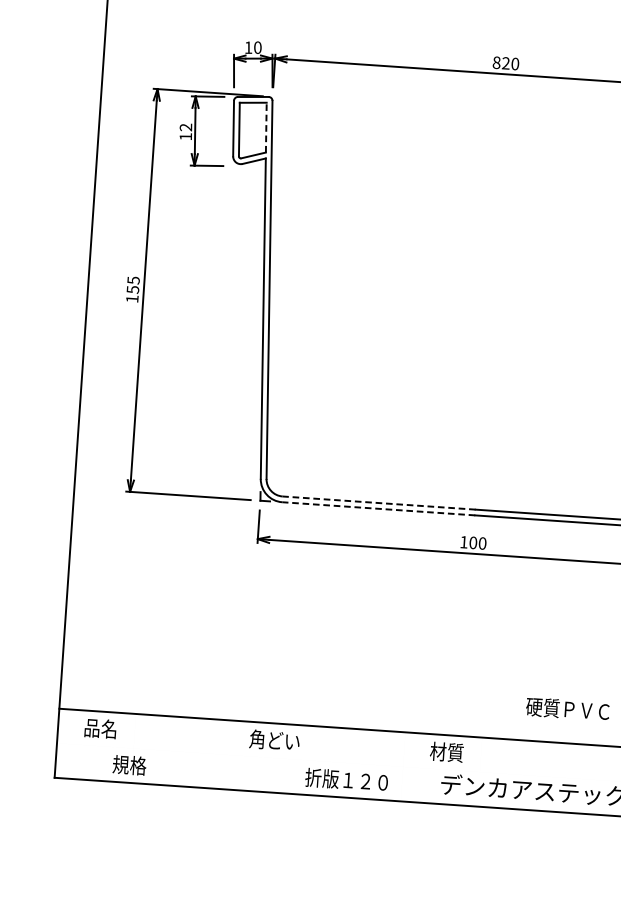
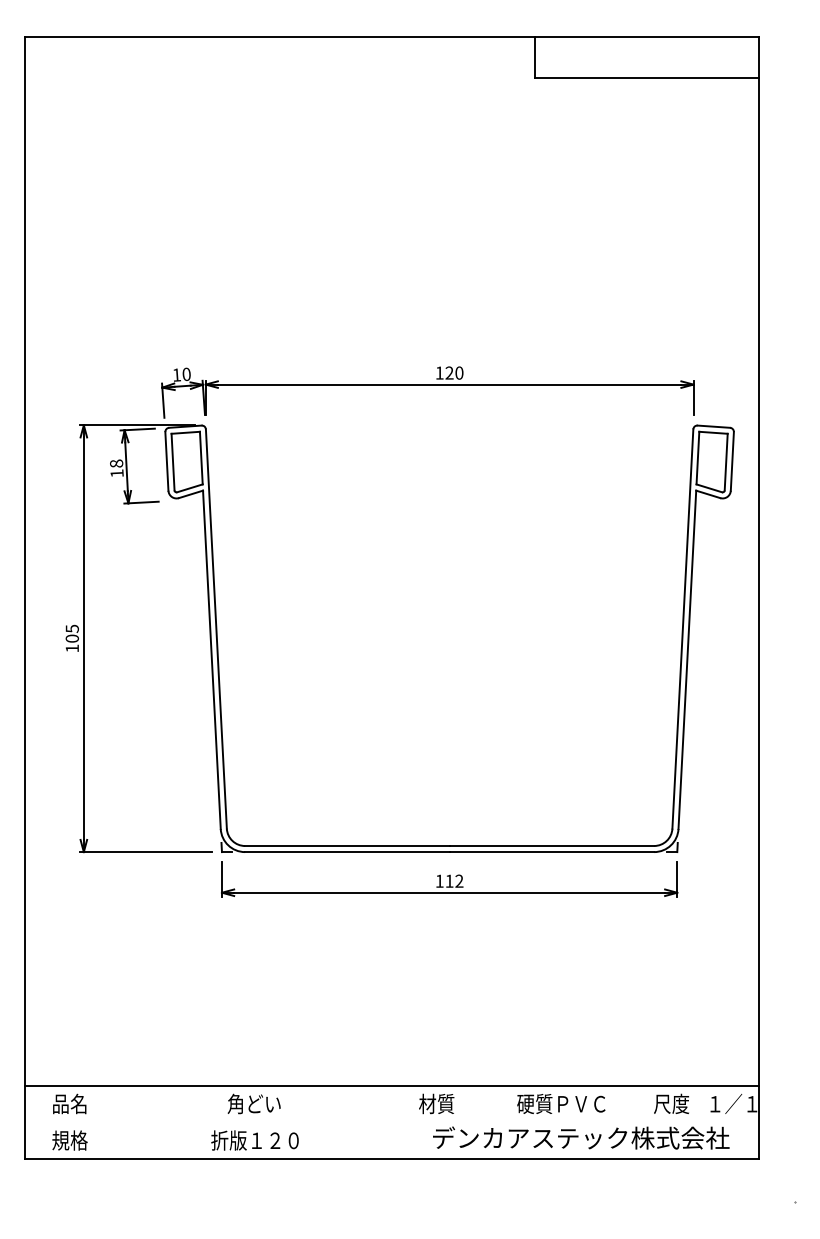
text: (496, 62) -> (439, 372), 820 -> 120
text: (185, 127) -> (116, 463), 12 -> 18
line: (266, 127) -> (201, 457), dashed -> solid
text: (132, 289) -> (71, 638), 155 -> 105
line: (378, 503) -> (346, 846), dashed -> solid
line: (377, 509) -> (346, 852), dashed -> solid
text: (478, 542) -> (454, 880), 100 -> 112
text: (568, 708) -> (561, 1103), moved
text: (129, 765) -> (69, 1140), moved
text: (346, 780) -> (254, 1140), moved

